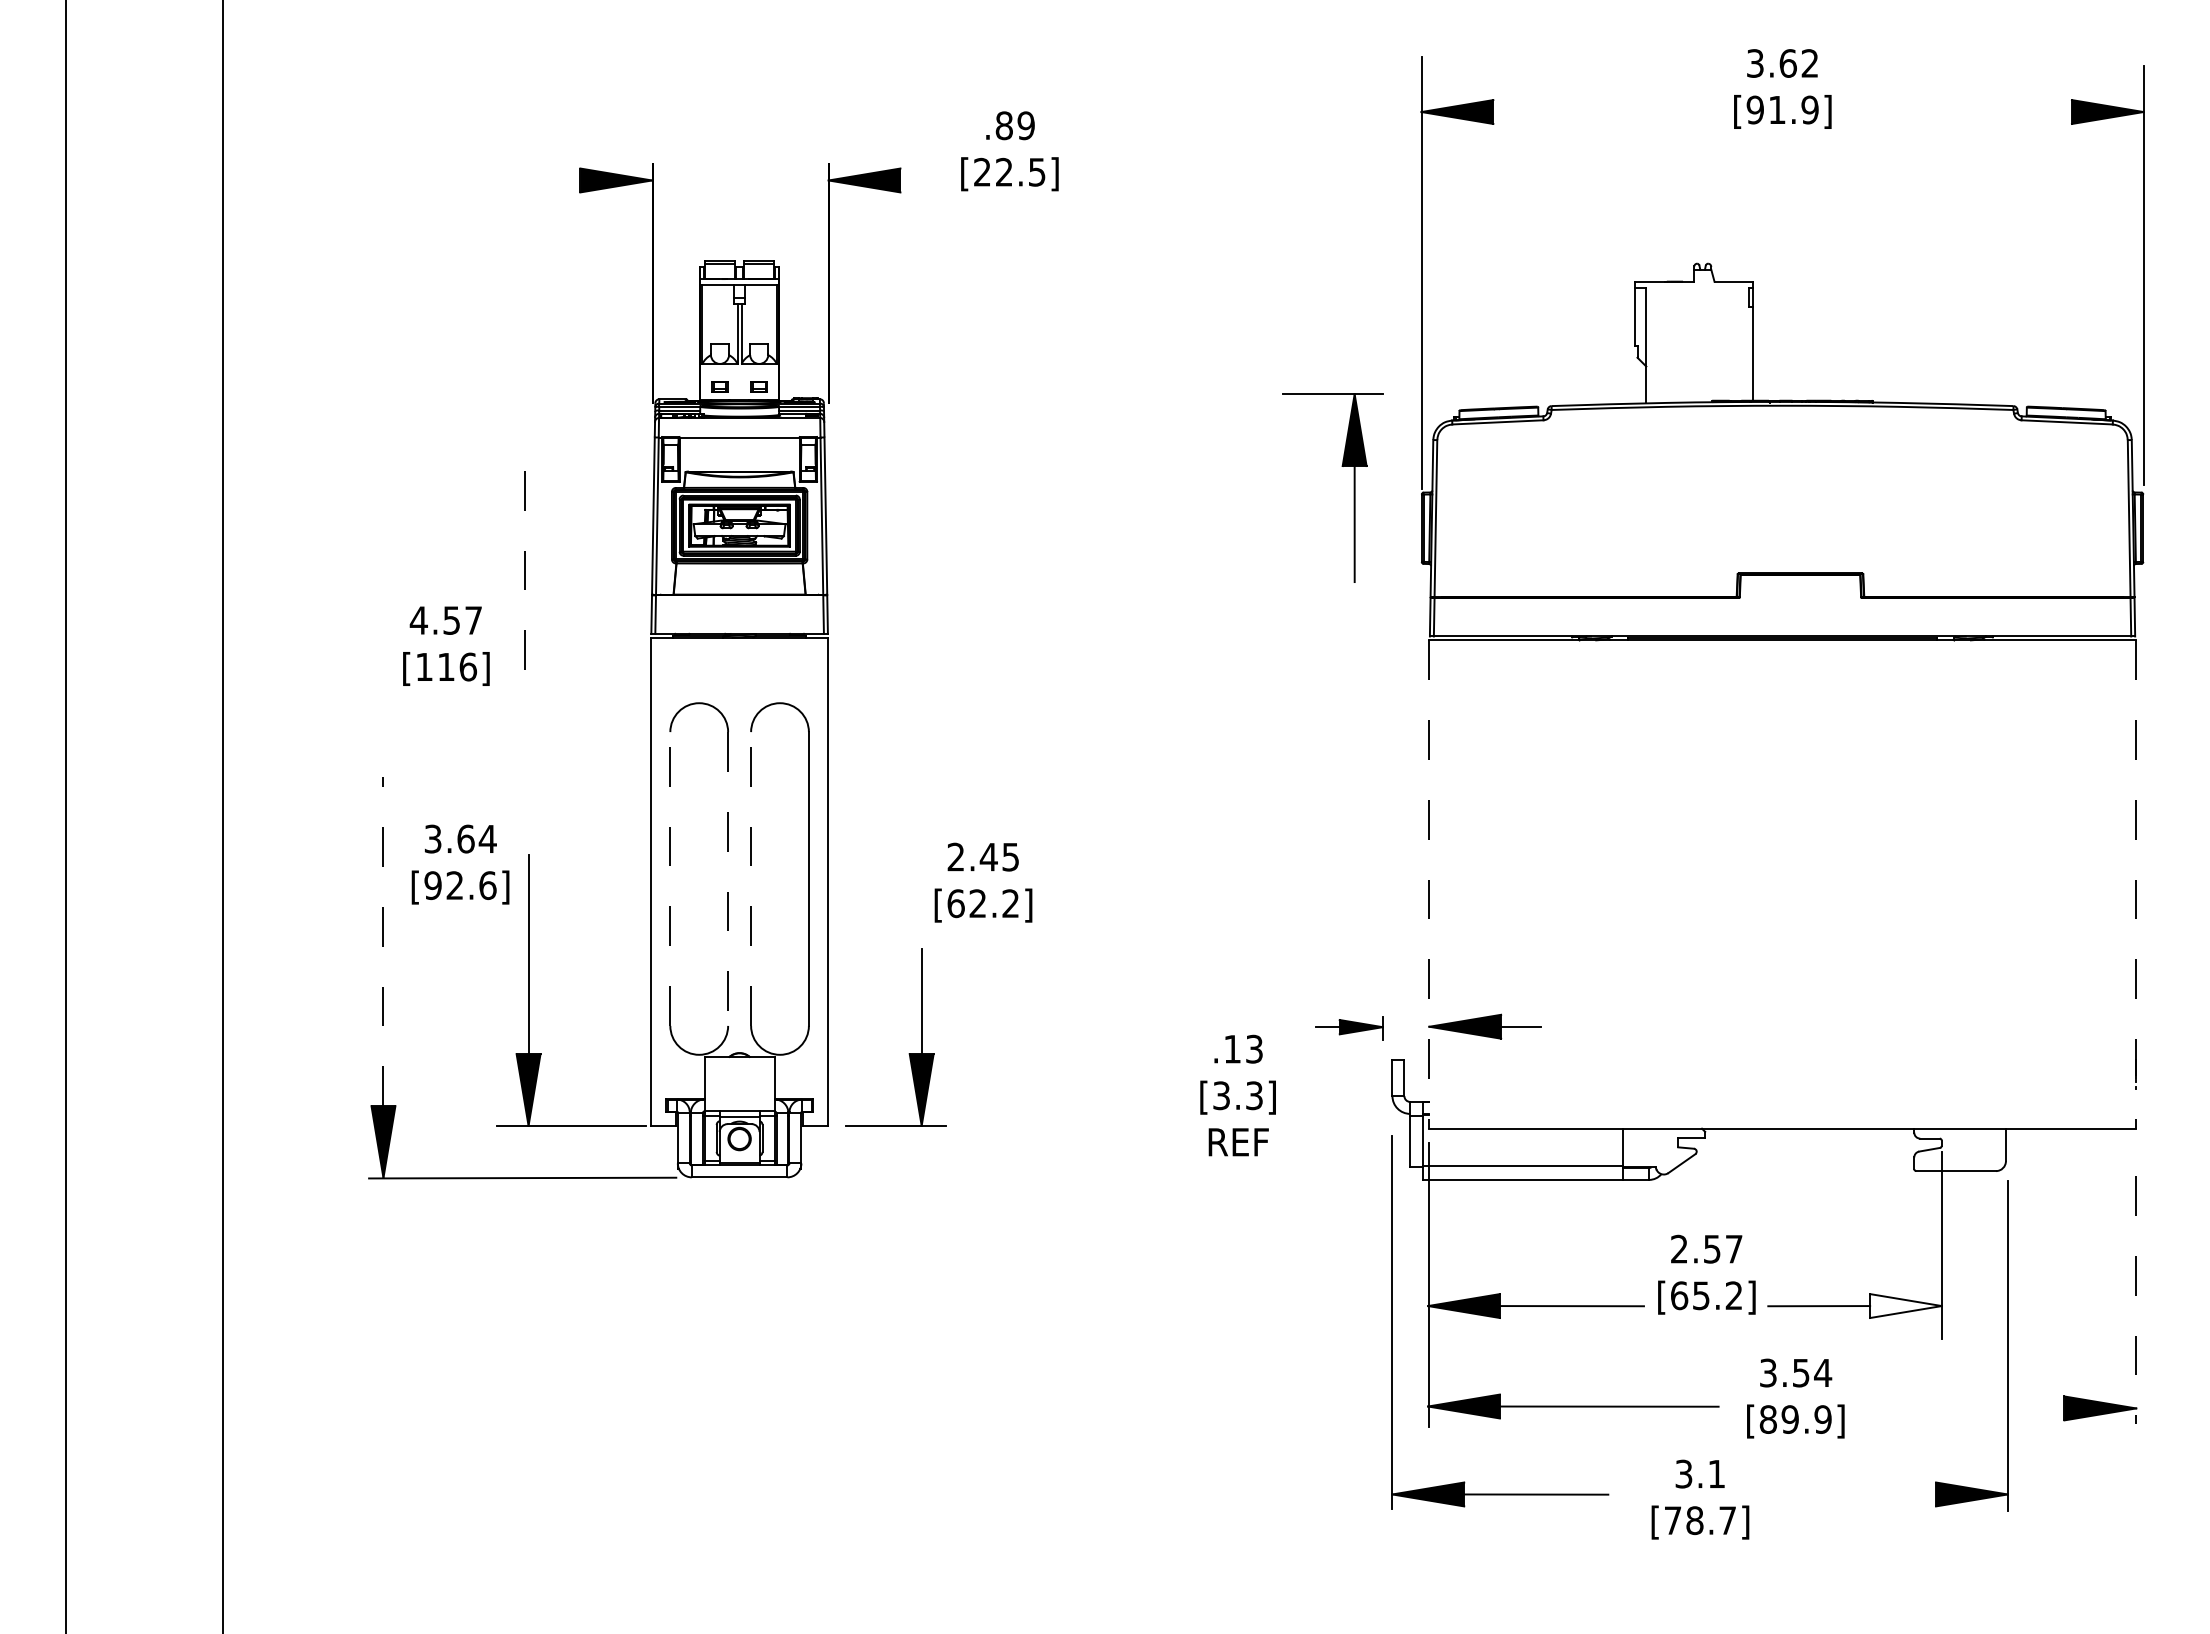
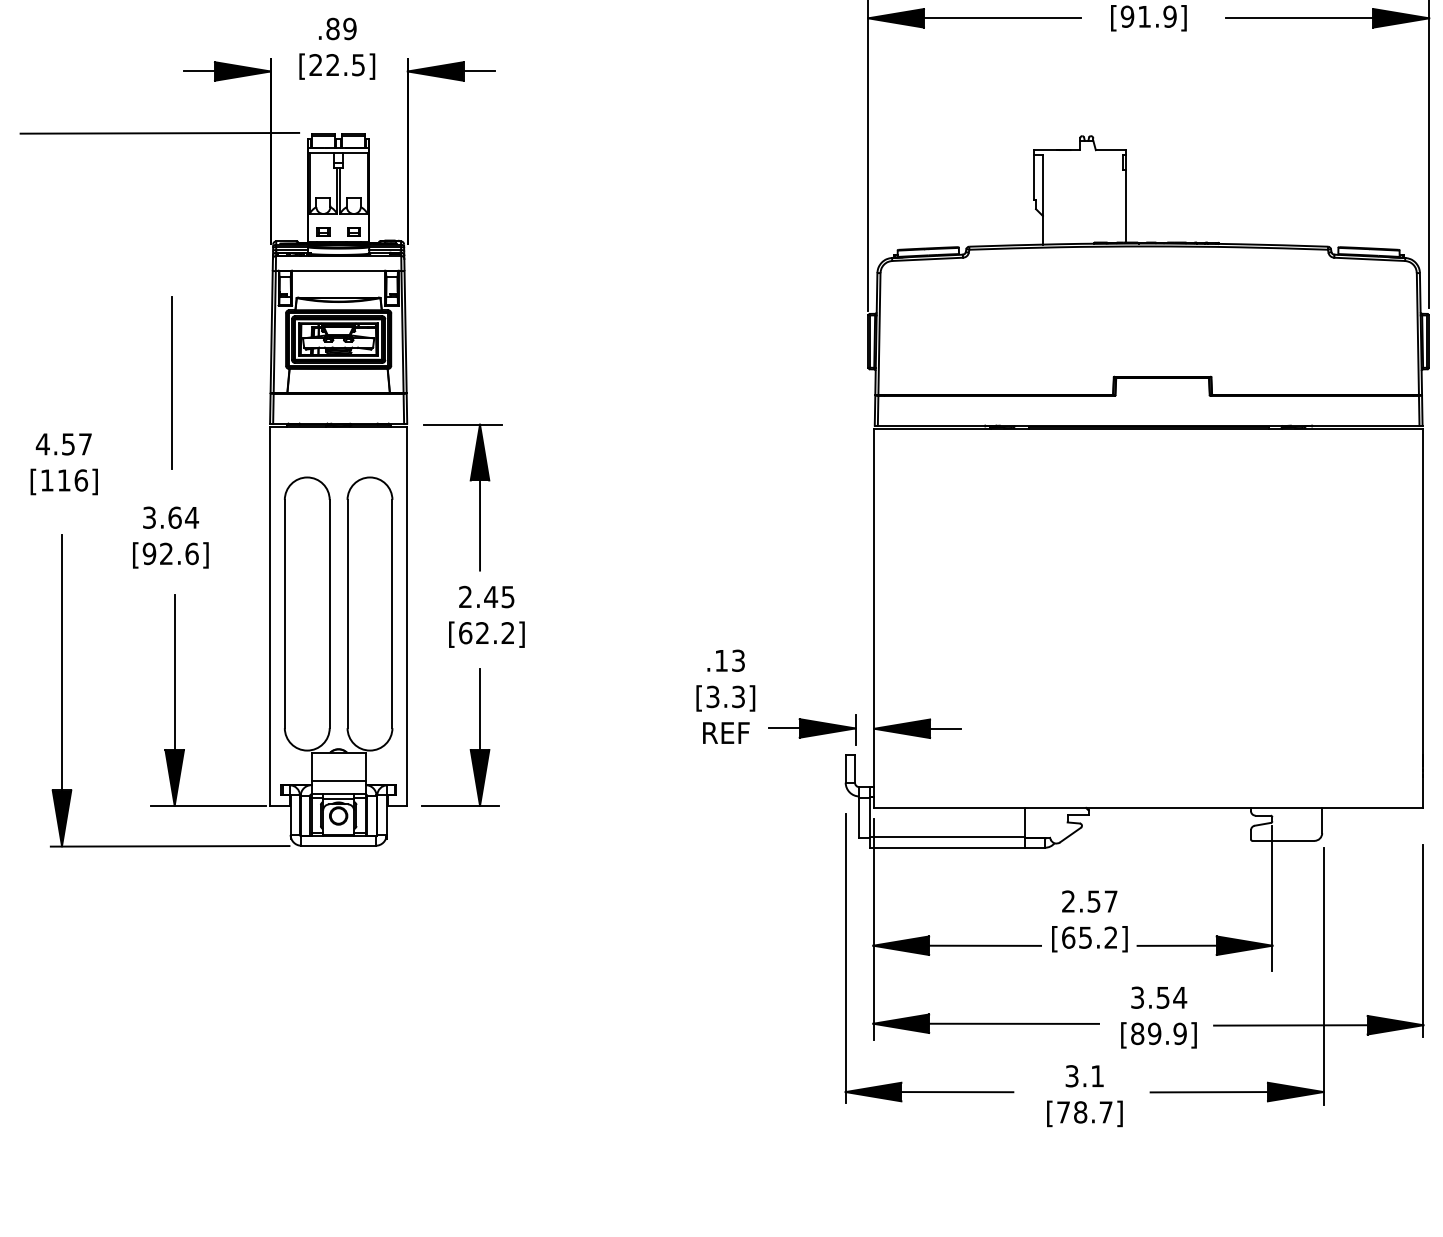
line: (1594, 112) -> (1002, 18), added
line: (1976, 112) -> (1299, 18), added
text: (1009, 151) -> (336, 48), moved
line: (560, 180) -> (199, 71), added
line: (920, 180) -> (479, 71), added
line: (509, 259) -> (159, 132), added
part: (1353, 487) -> (479, 497), moved
line: (524, 581) -> (171, 382), dashed -> solid
text: (446, 645) -> (64, 463), moved
text: (460, 864) -> (170, 537), moved
line: (670, 879) -> (284, 614), dashed -> solid
line: (728, 879) -> (329, 614), dashed -> solid
line: (751, 879) -> (347, 614), dashed -> solid
text: (983, 882) -> (486, 616), moved
line: (1429, 885) -> (874, 619), dashed -> solid
line: (2135, 885) -> (1422, 619), dashed -> solid
line: (383, 941) -> (62, 662), dashed -> solid
part: (1349, 1028) -> (812, 730), size x1.67
line: (739, 1093) -> (338, 780), added
text: (1237, 1095) -> (725, 696), moved
line: (2136, 1300) -> (1423, 941), dashed -> solid
fill: (1905, 1306) -> (1244, 946), added
line: (1965, 1408) -> (1290, 1025), added
line: (1860, 1494) -> (1209, 1092), added

